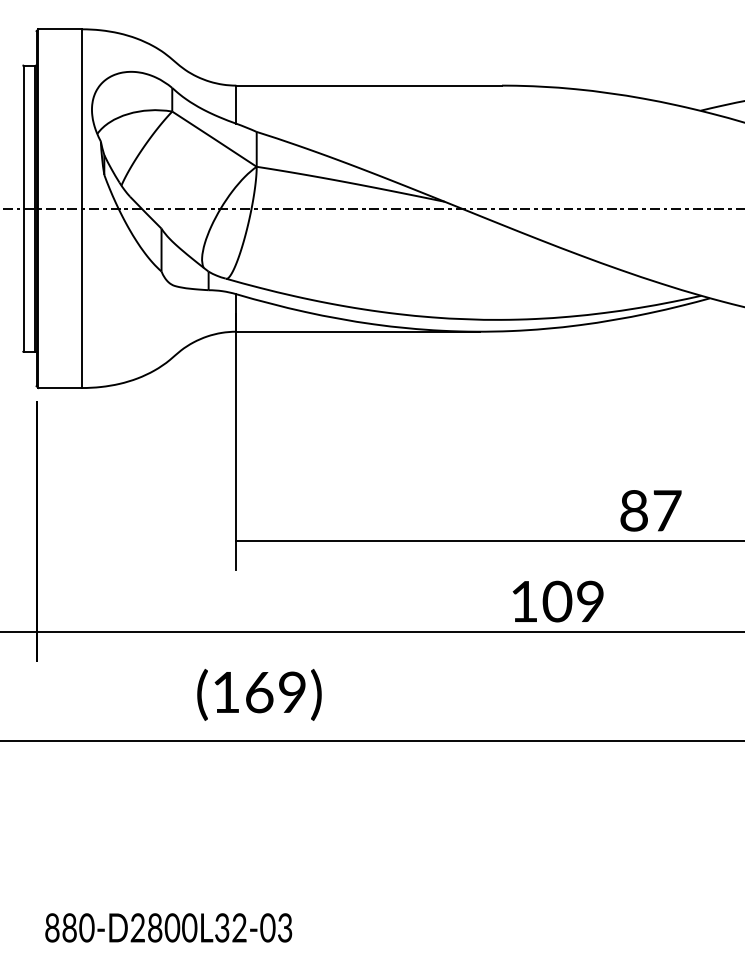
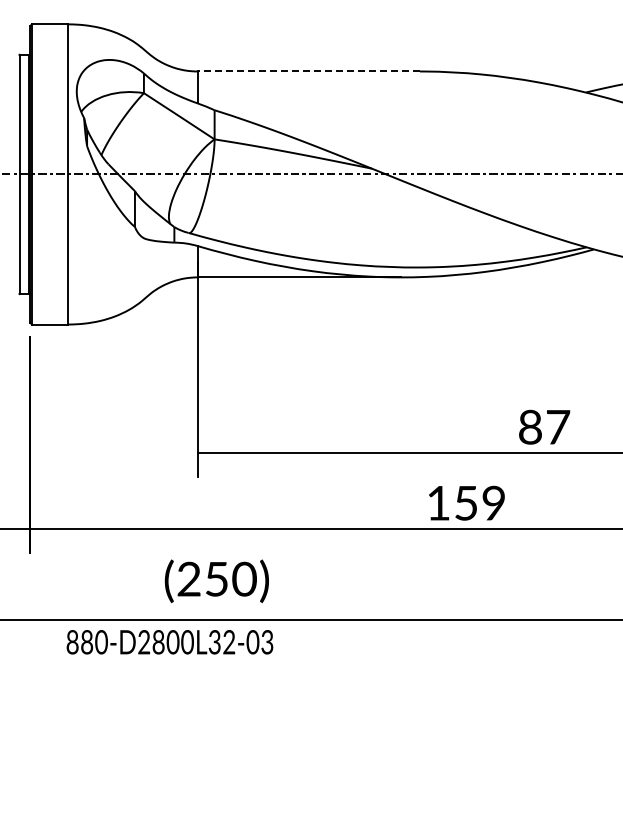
line: (368, 85) -> (308, 71), solid -> dashed
text: (557, 600) -> (466, 502), 109 -> 159
text: (258, 691) -> (216, 578), (169) -> (250)
text: (168, 928) -> (169, 642), moved

